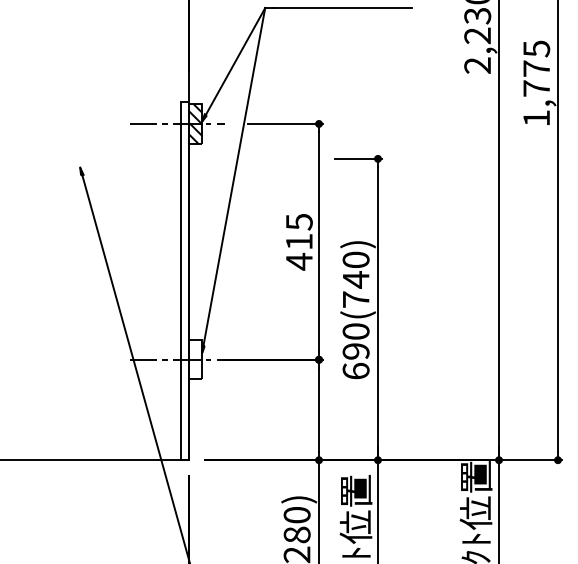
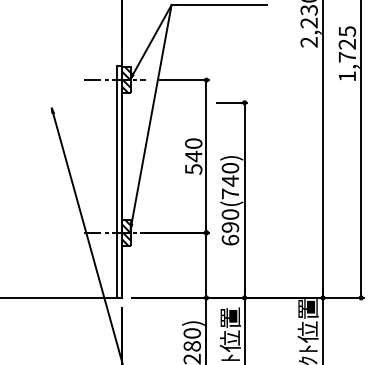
text: (535, 68) -> (346, 44), 1,775 -> 1,725
text: (299, 241) -> (193, 156), 415 -> 540
hatch: (195, 359) -> (126, 232), added

